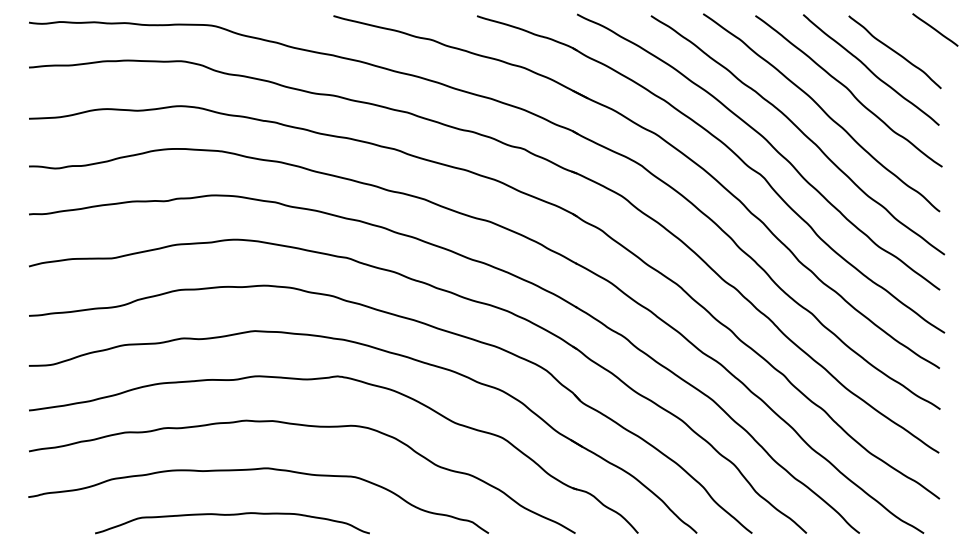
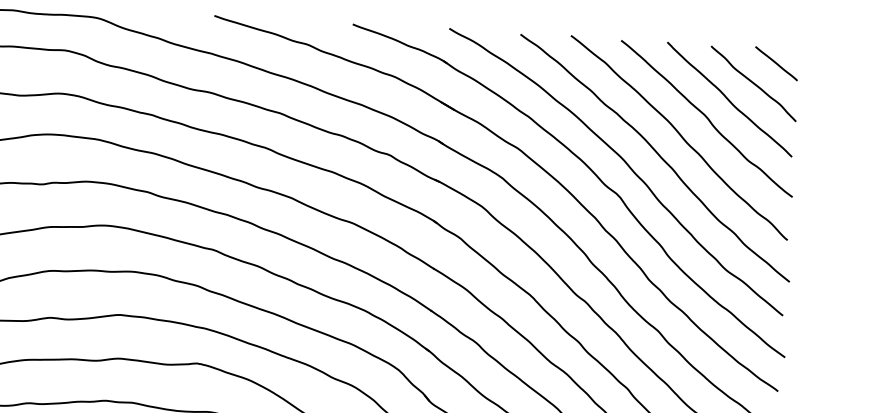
line: (935, 29) -> (776, 63), moved

